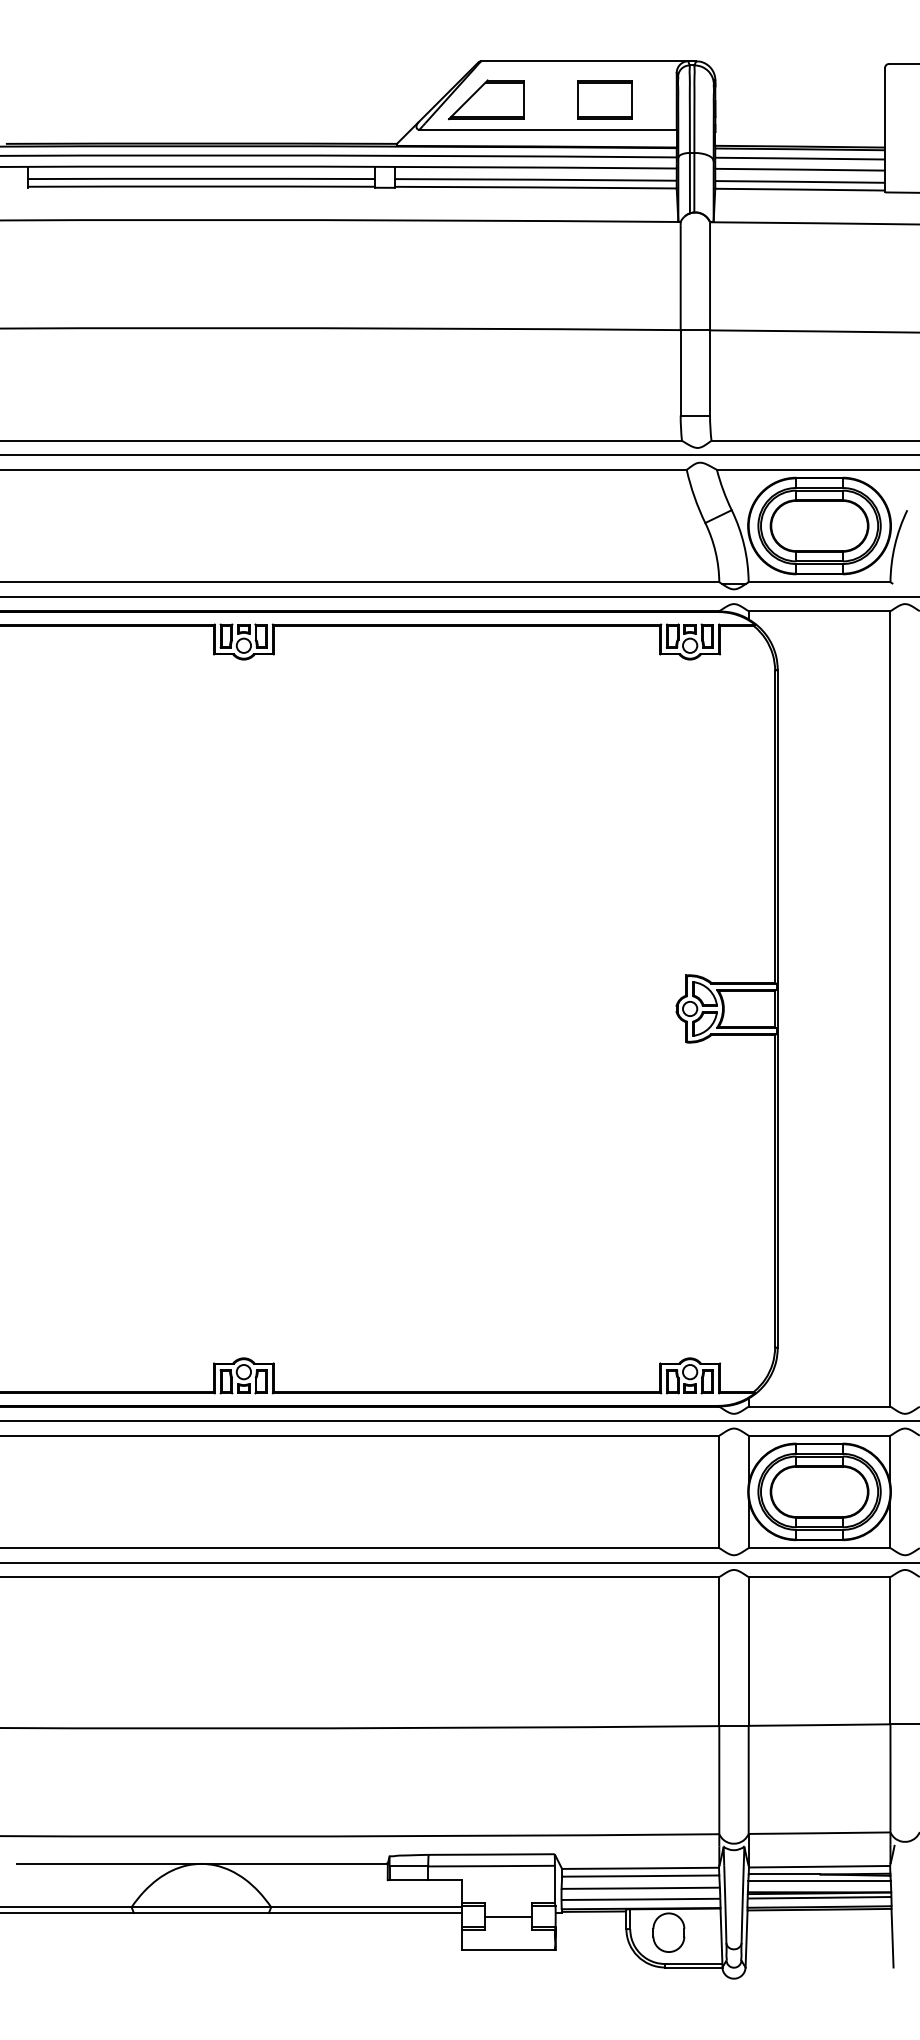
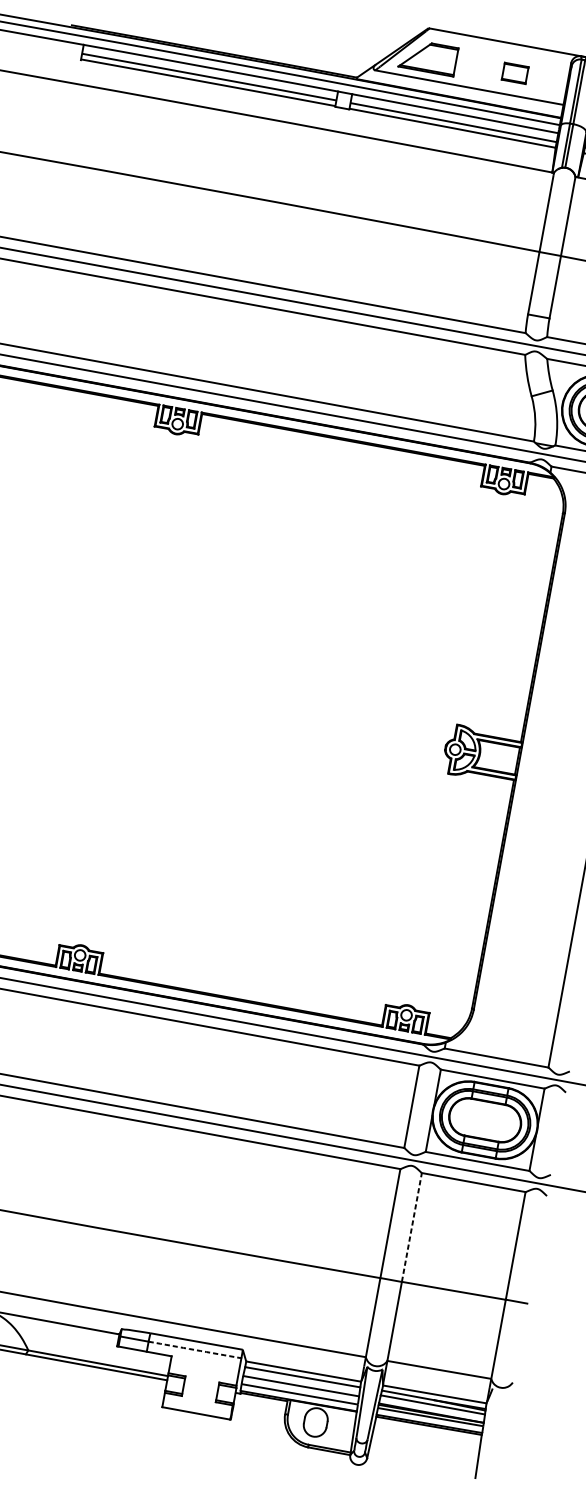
part: (604, 99) -> (514, 73), size x0.6
line: (748, 1650) -> (411, 1226), solid -> dashed
arc: (491, 1866) -> (194, 1350), solid -> dashed
line: (508, 1916) -> (200, 1389), removed

